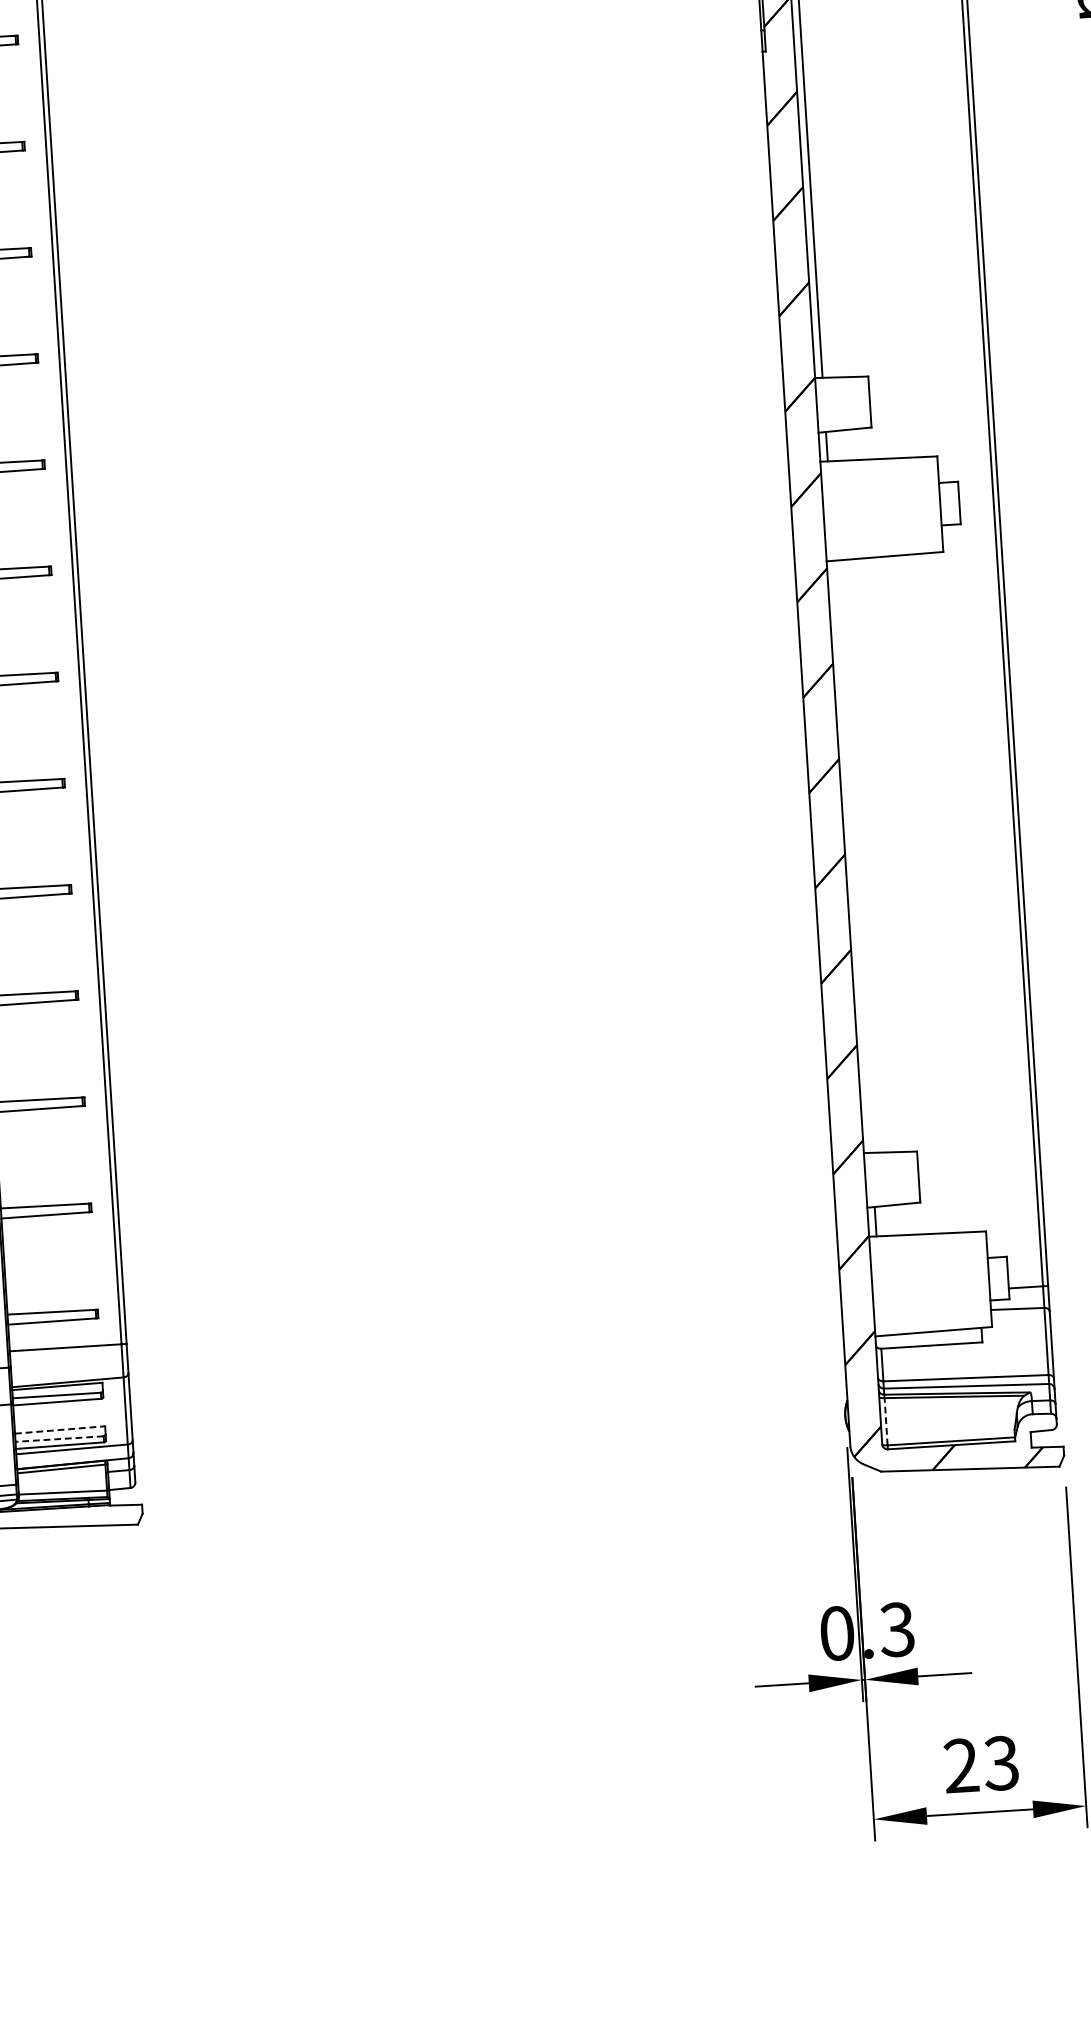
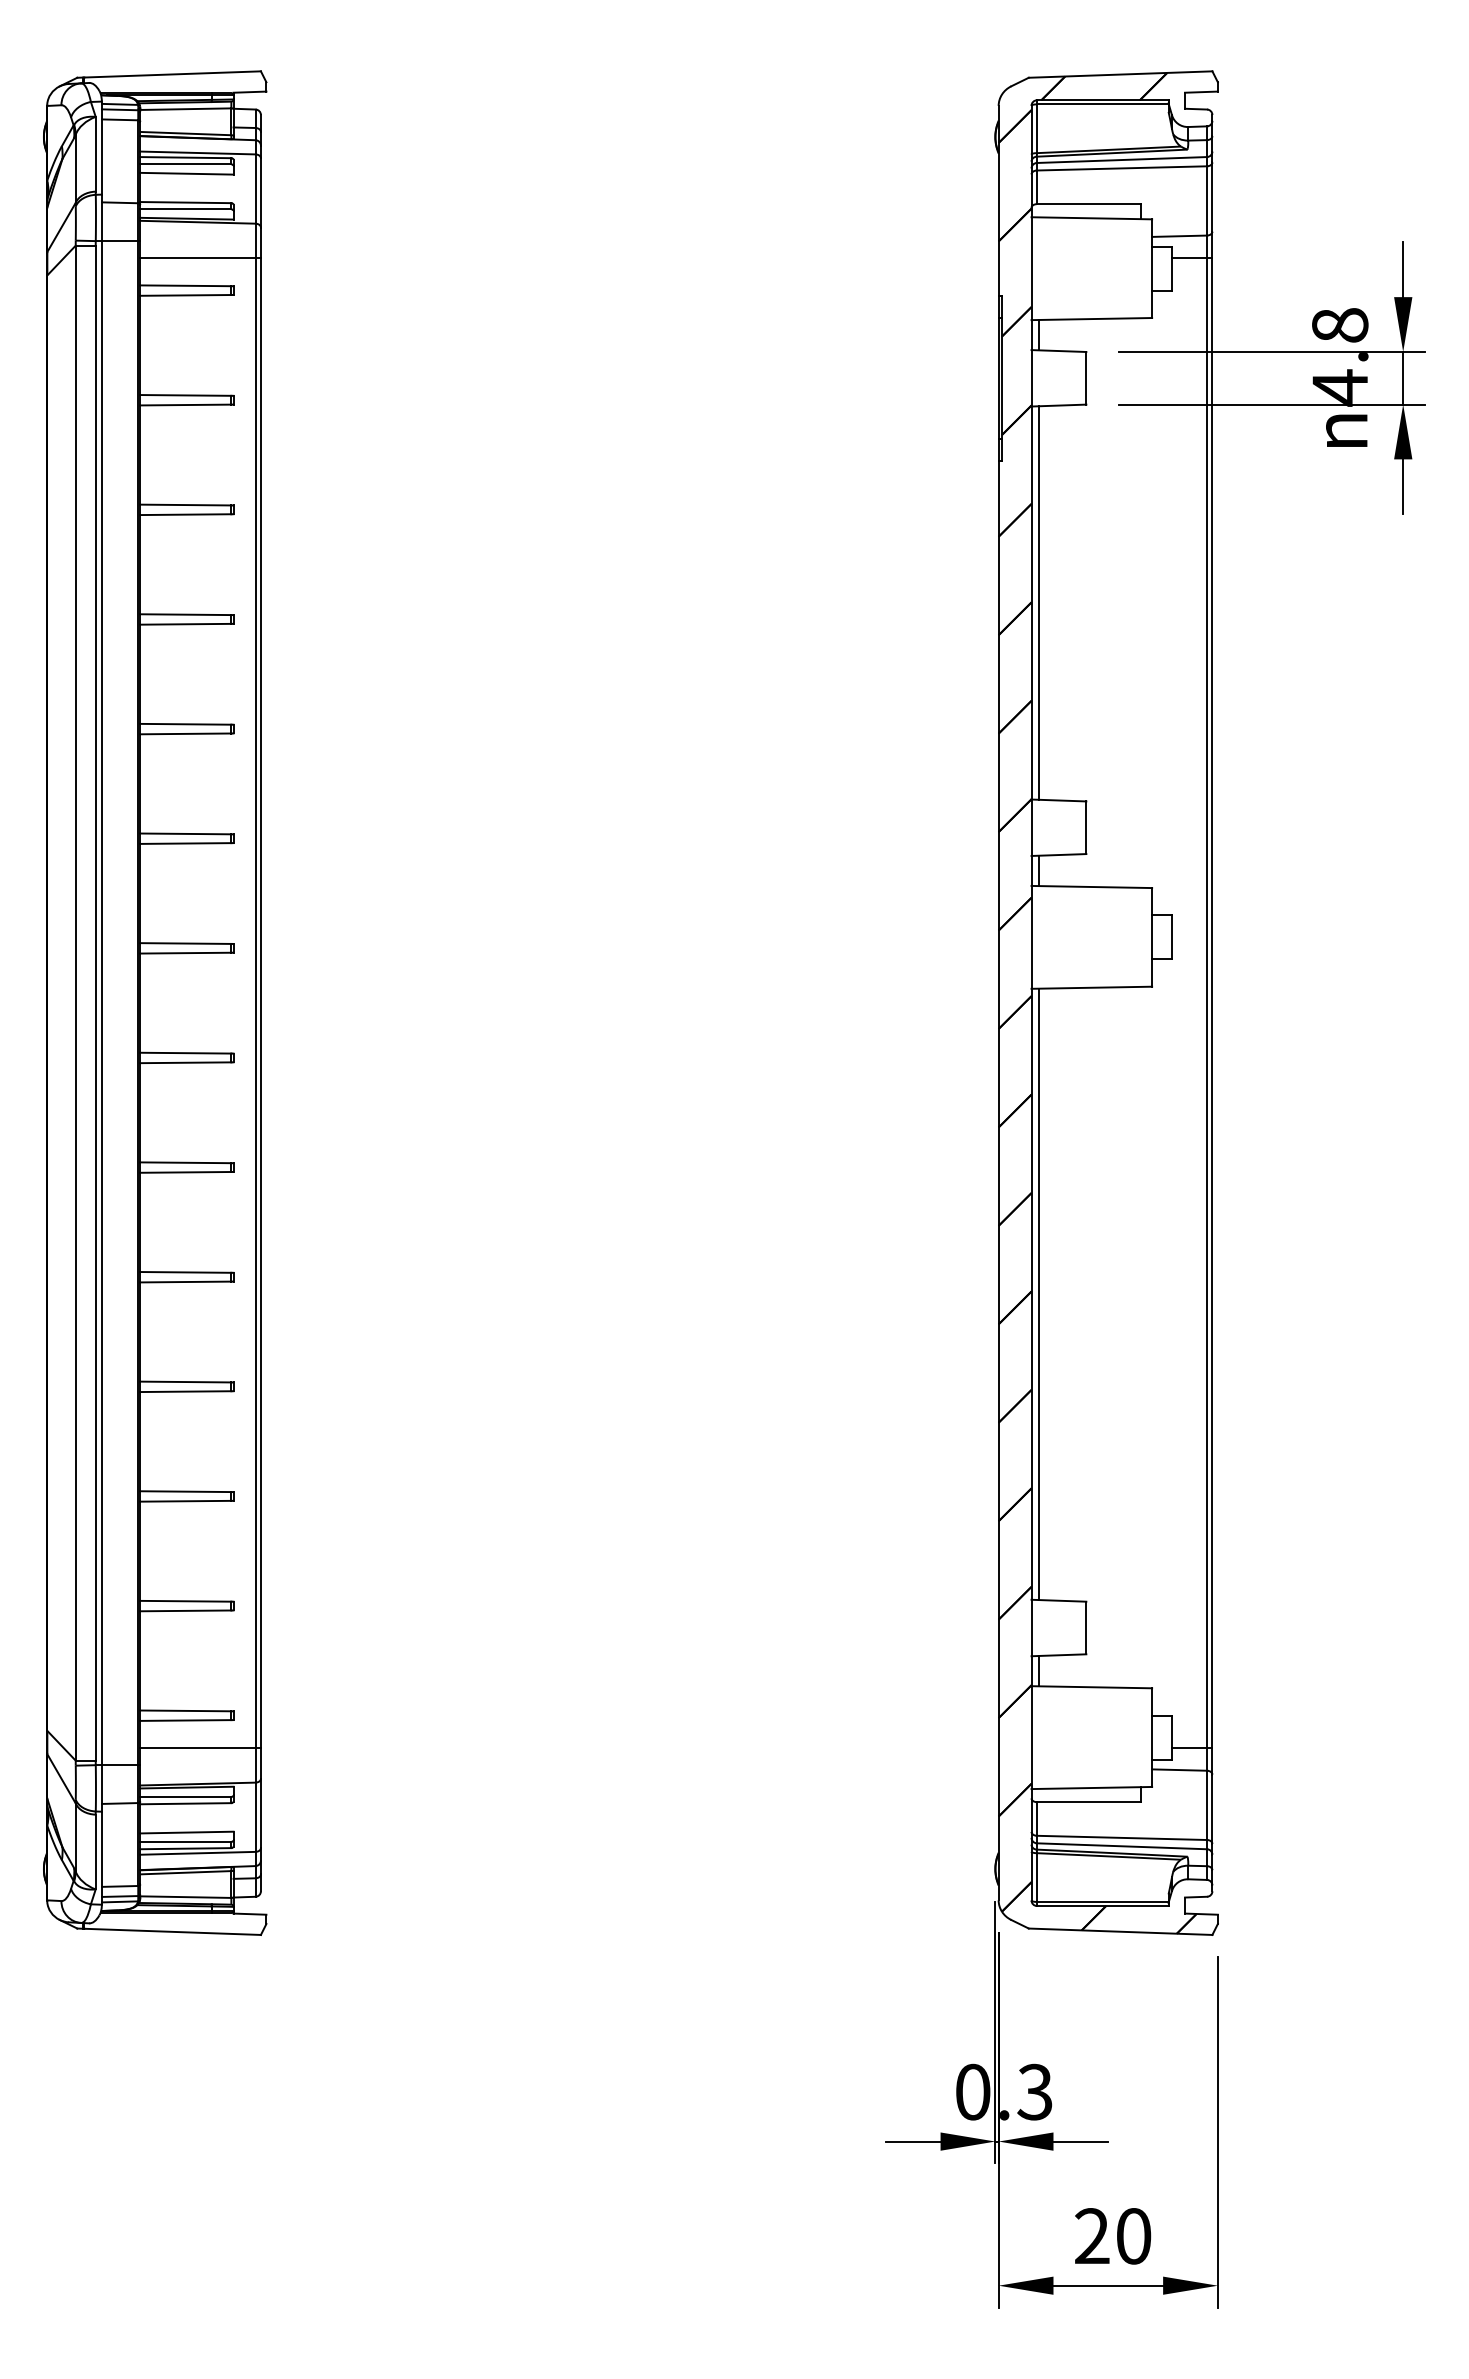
line: (853, 856) -> (1039, 1294), added
line: (886, 1421) -> (1037, 1877), dashed -> solid
line: (59, 1429) -> (186, 1832), dashed -> solid
line: (59, 1438) -> (185, 1841), dashed -> solid
text: (1001, 1763) -> (1133, 2236), 23 -> 20

